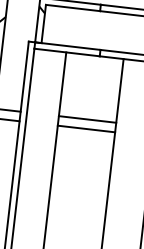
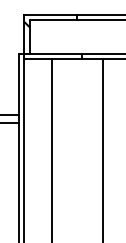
line: (87, 118) -> (77, 114), removed
line: (86, 129) -> (77, 123), removed

